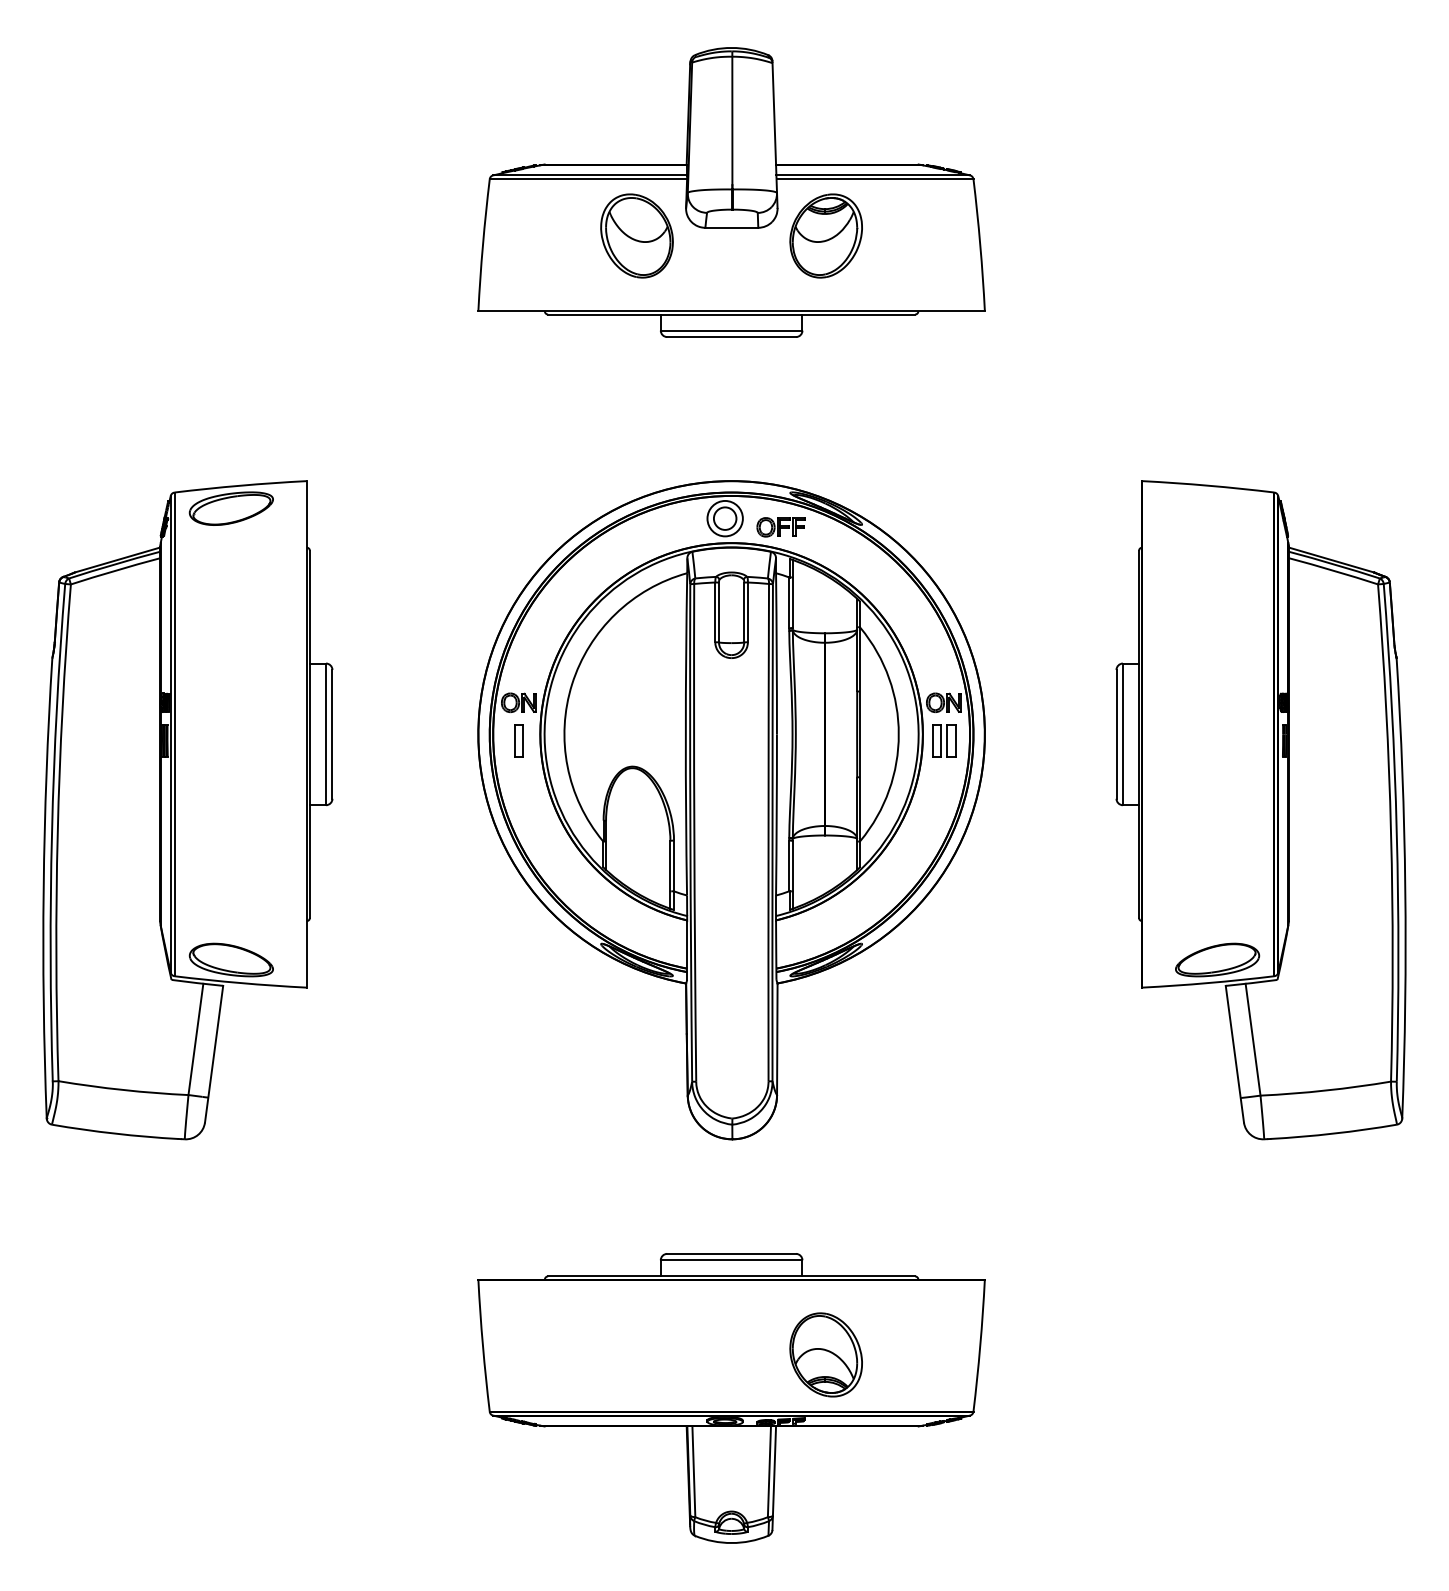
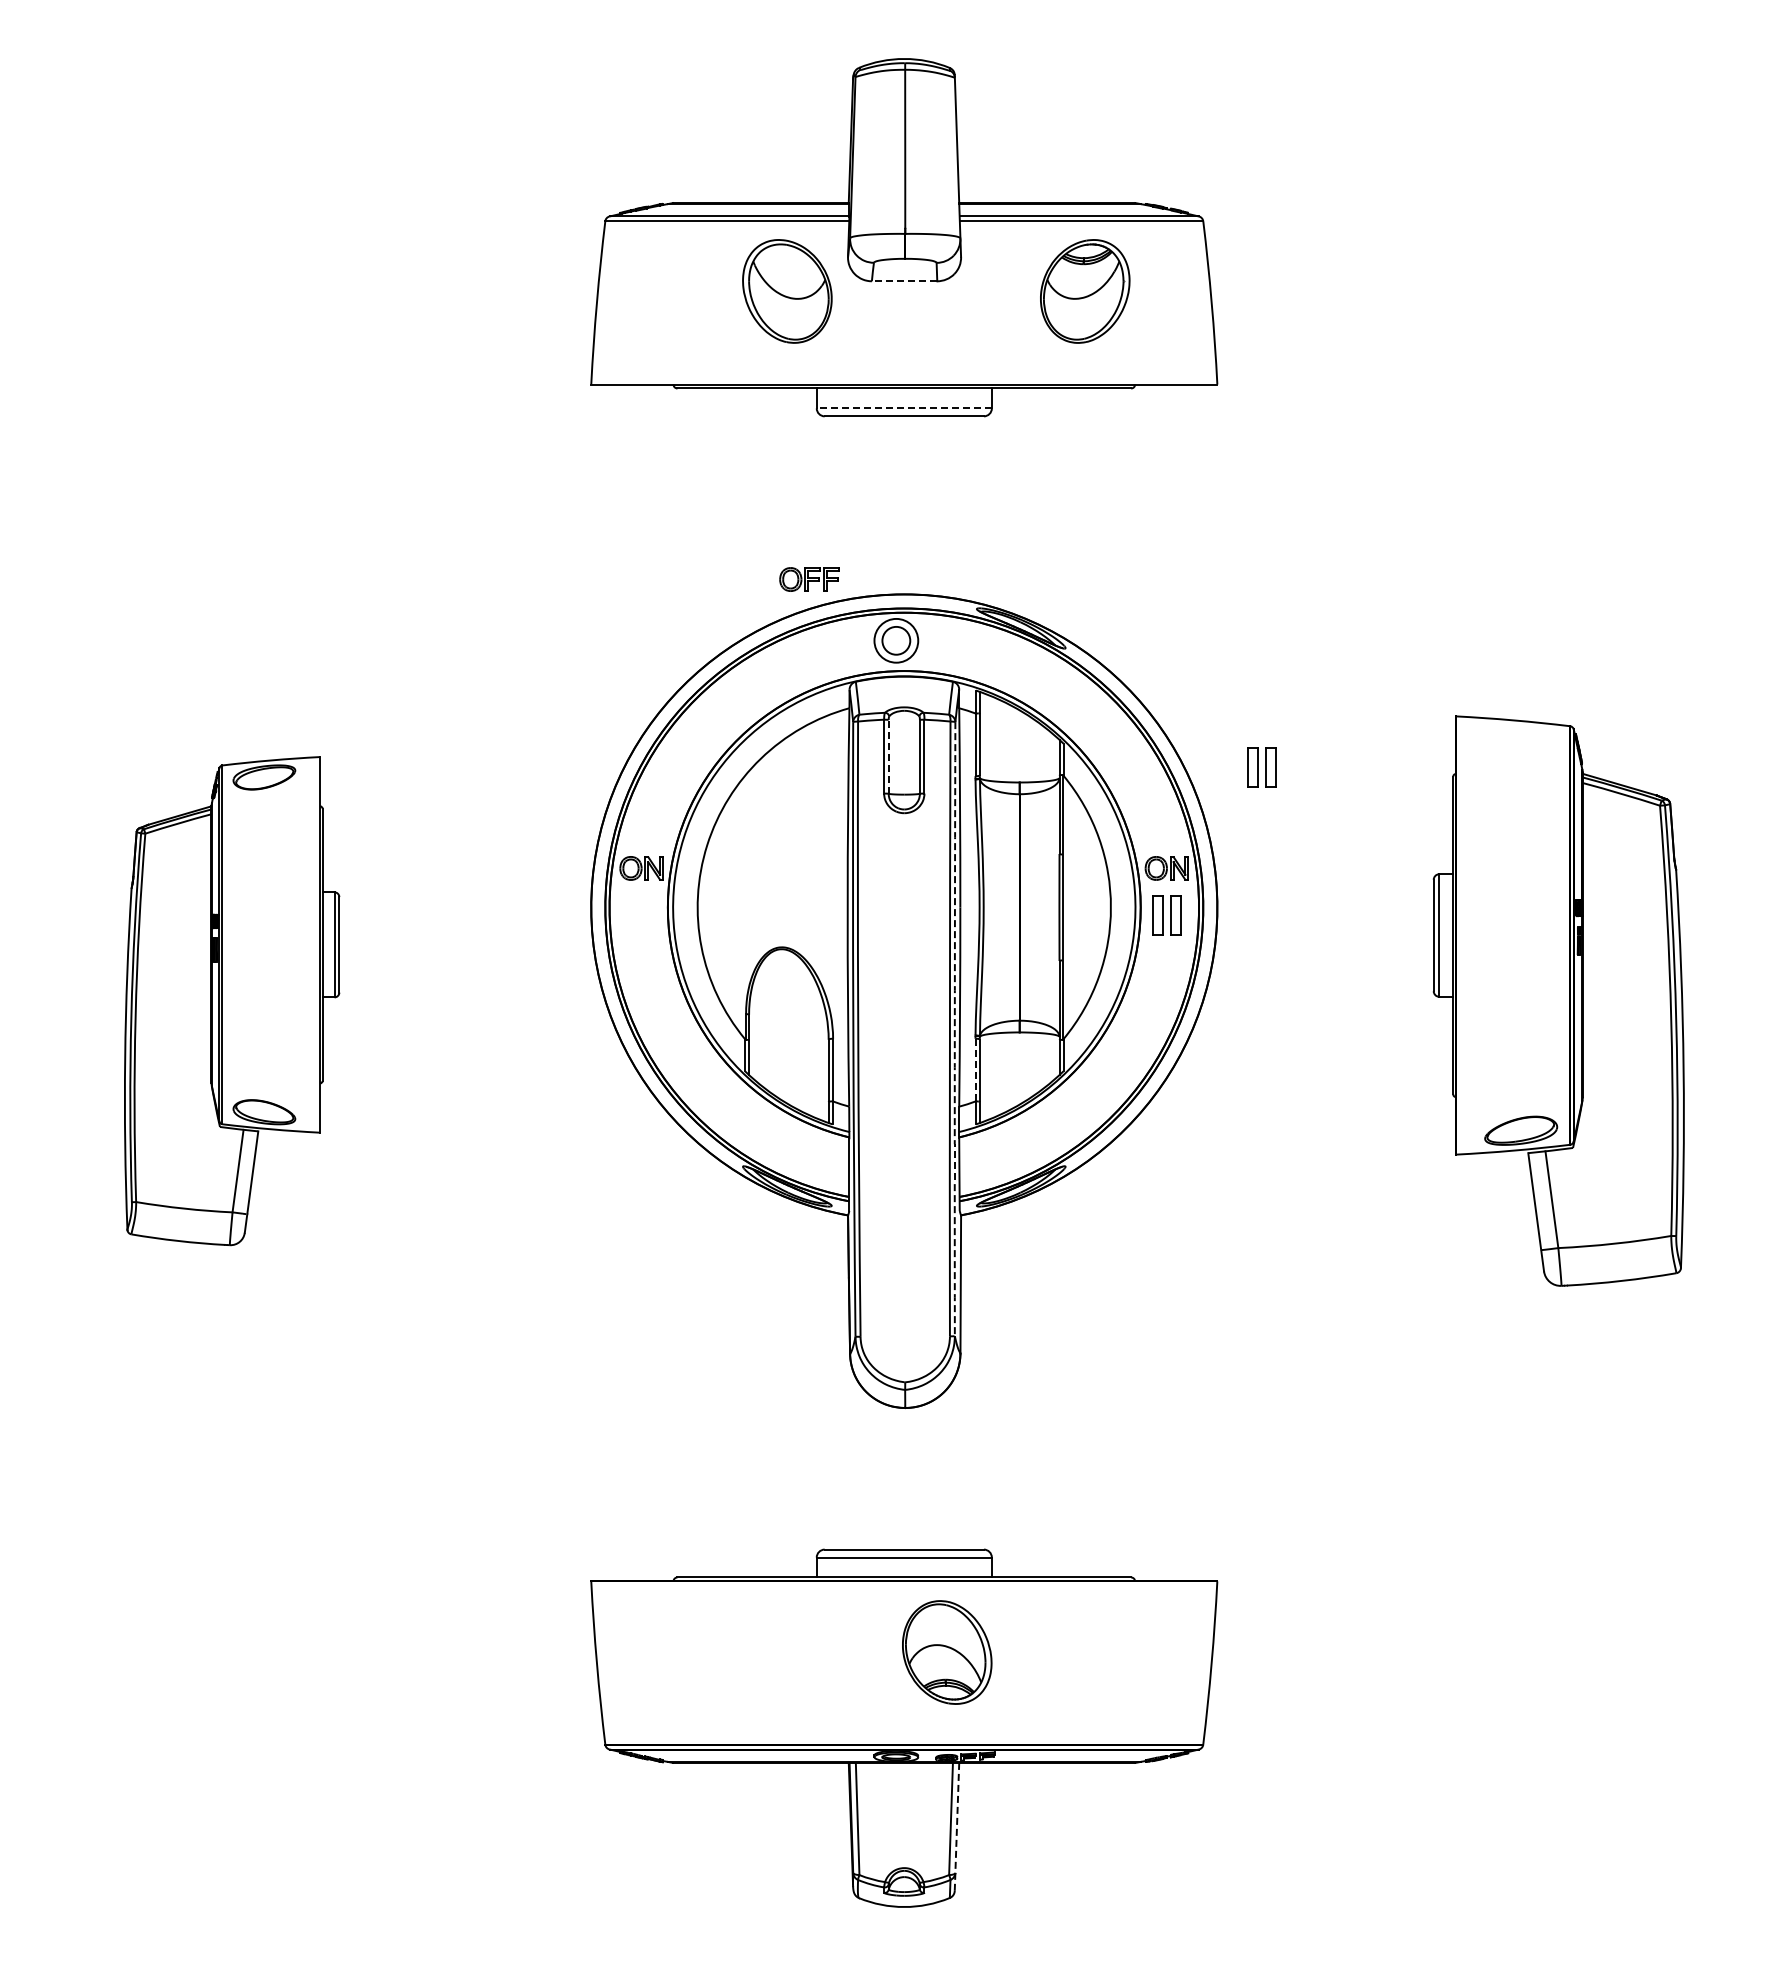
line: (731, 227) -> (904, 281), solid -> dashed
part: (826, 236) -> (1085, 291), moved
line: (731, 330) -> (904, 408), solid -> dashed
part: (781, 527) -> (809, 579), moved
line: (718, 612) -> (888, 756), solid -> dashed
part: (1020, 621) -> (1261, 767), added
part: (519, 740) -> (641, 915), removed
part: (187, 809) -> (231, 1000), size x0.6
part: (1260, 809) -> (1558, 1000), size x0.7
arc: (772, 833) -> (954, 1029), solid -> dashed
line: (789, 866) -> (975, 1070), solid -> dashed
part: (826, 1354) -> (947, 1652), moved
line: (773, 1478) -> (956, 1827), solid -> dashed

